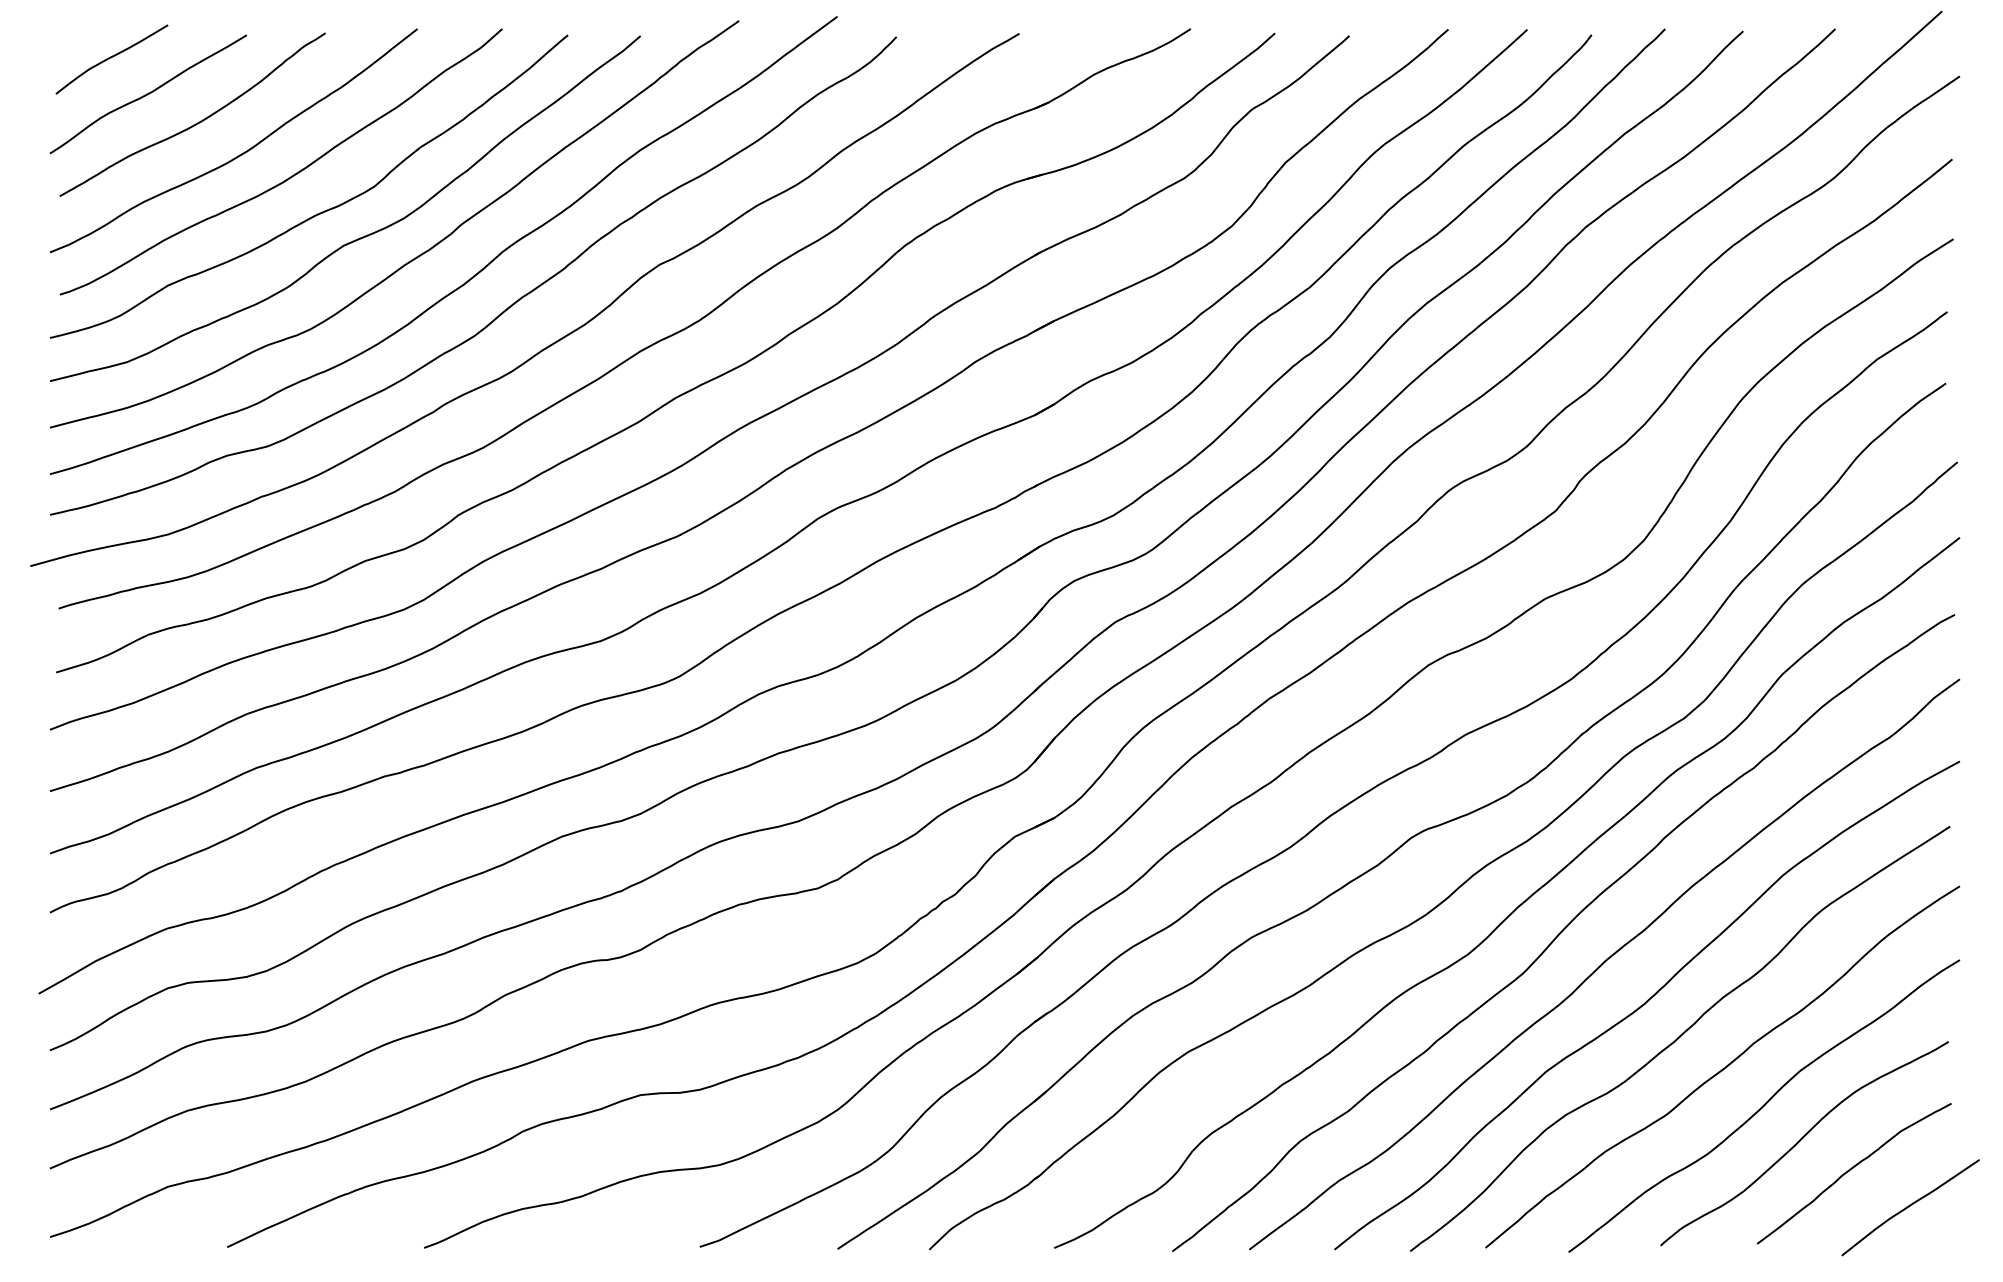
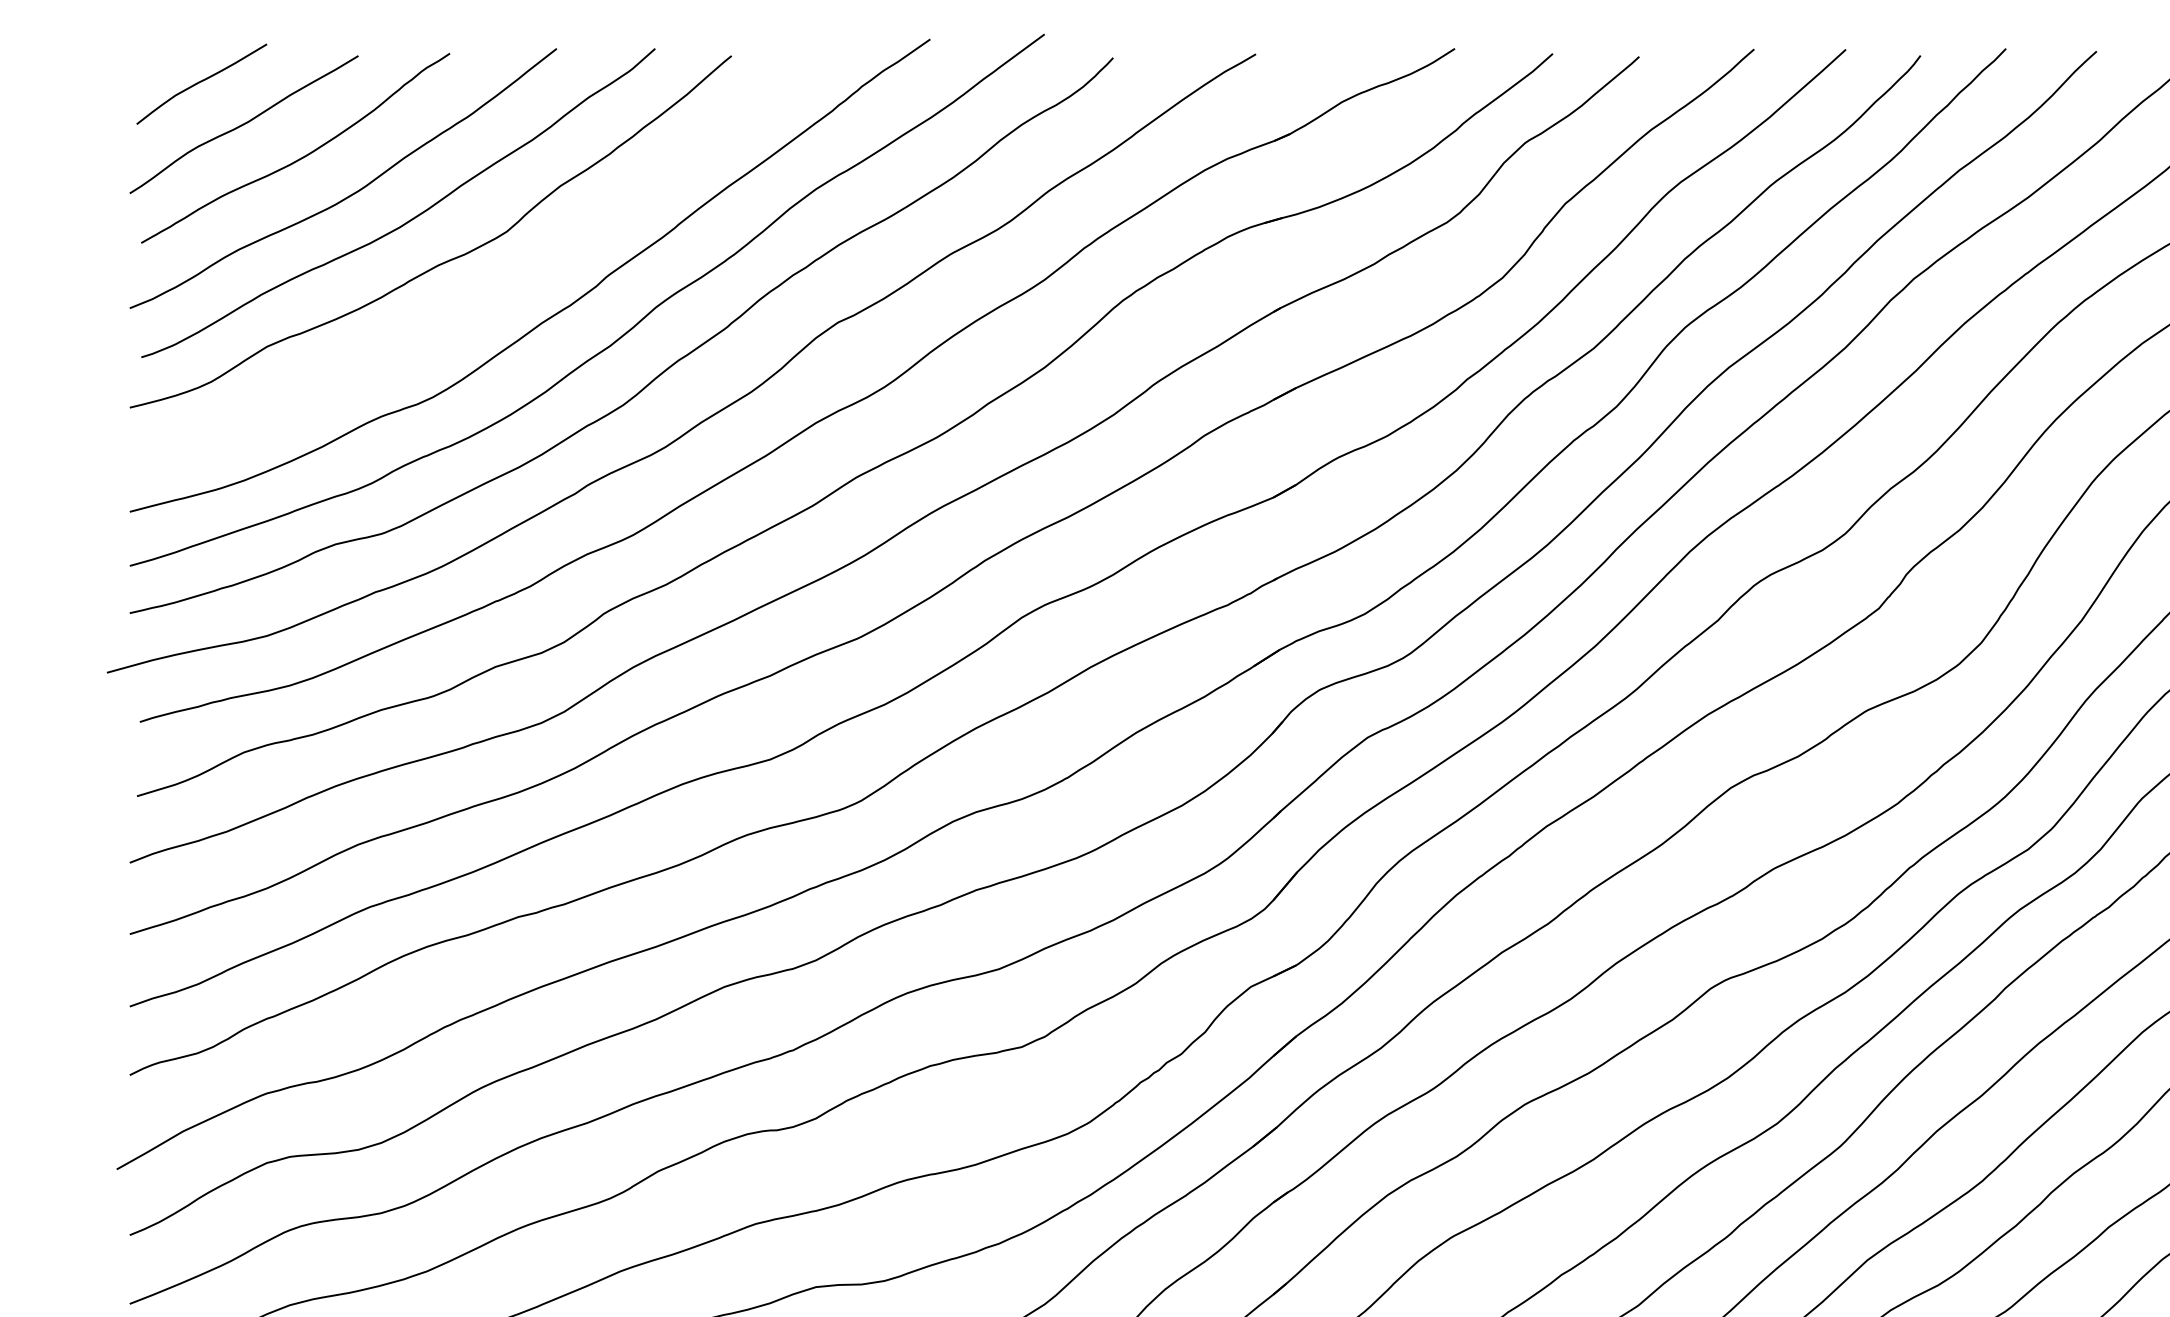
curve: (357, 238) -> (487, 292), removed

